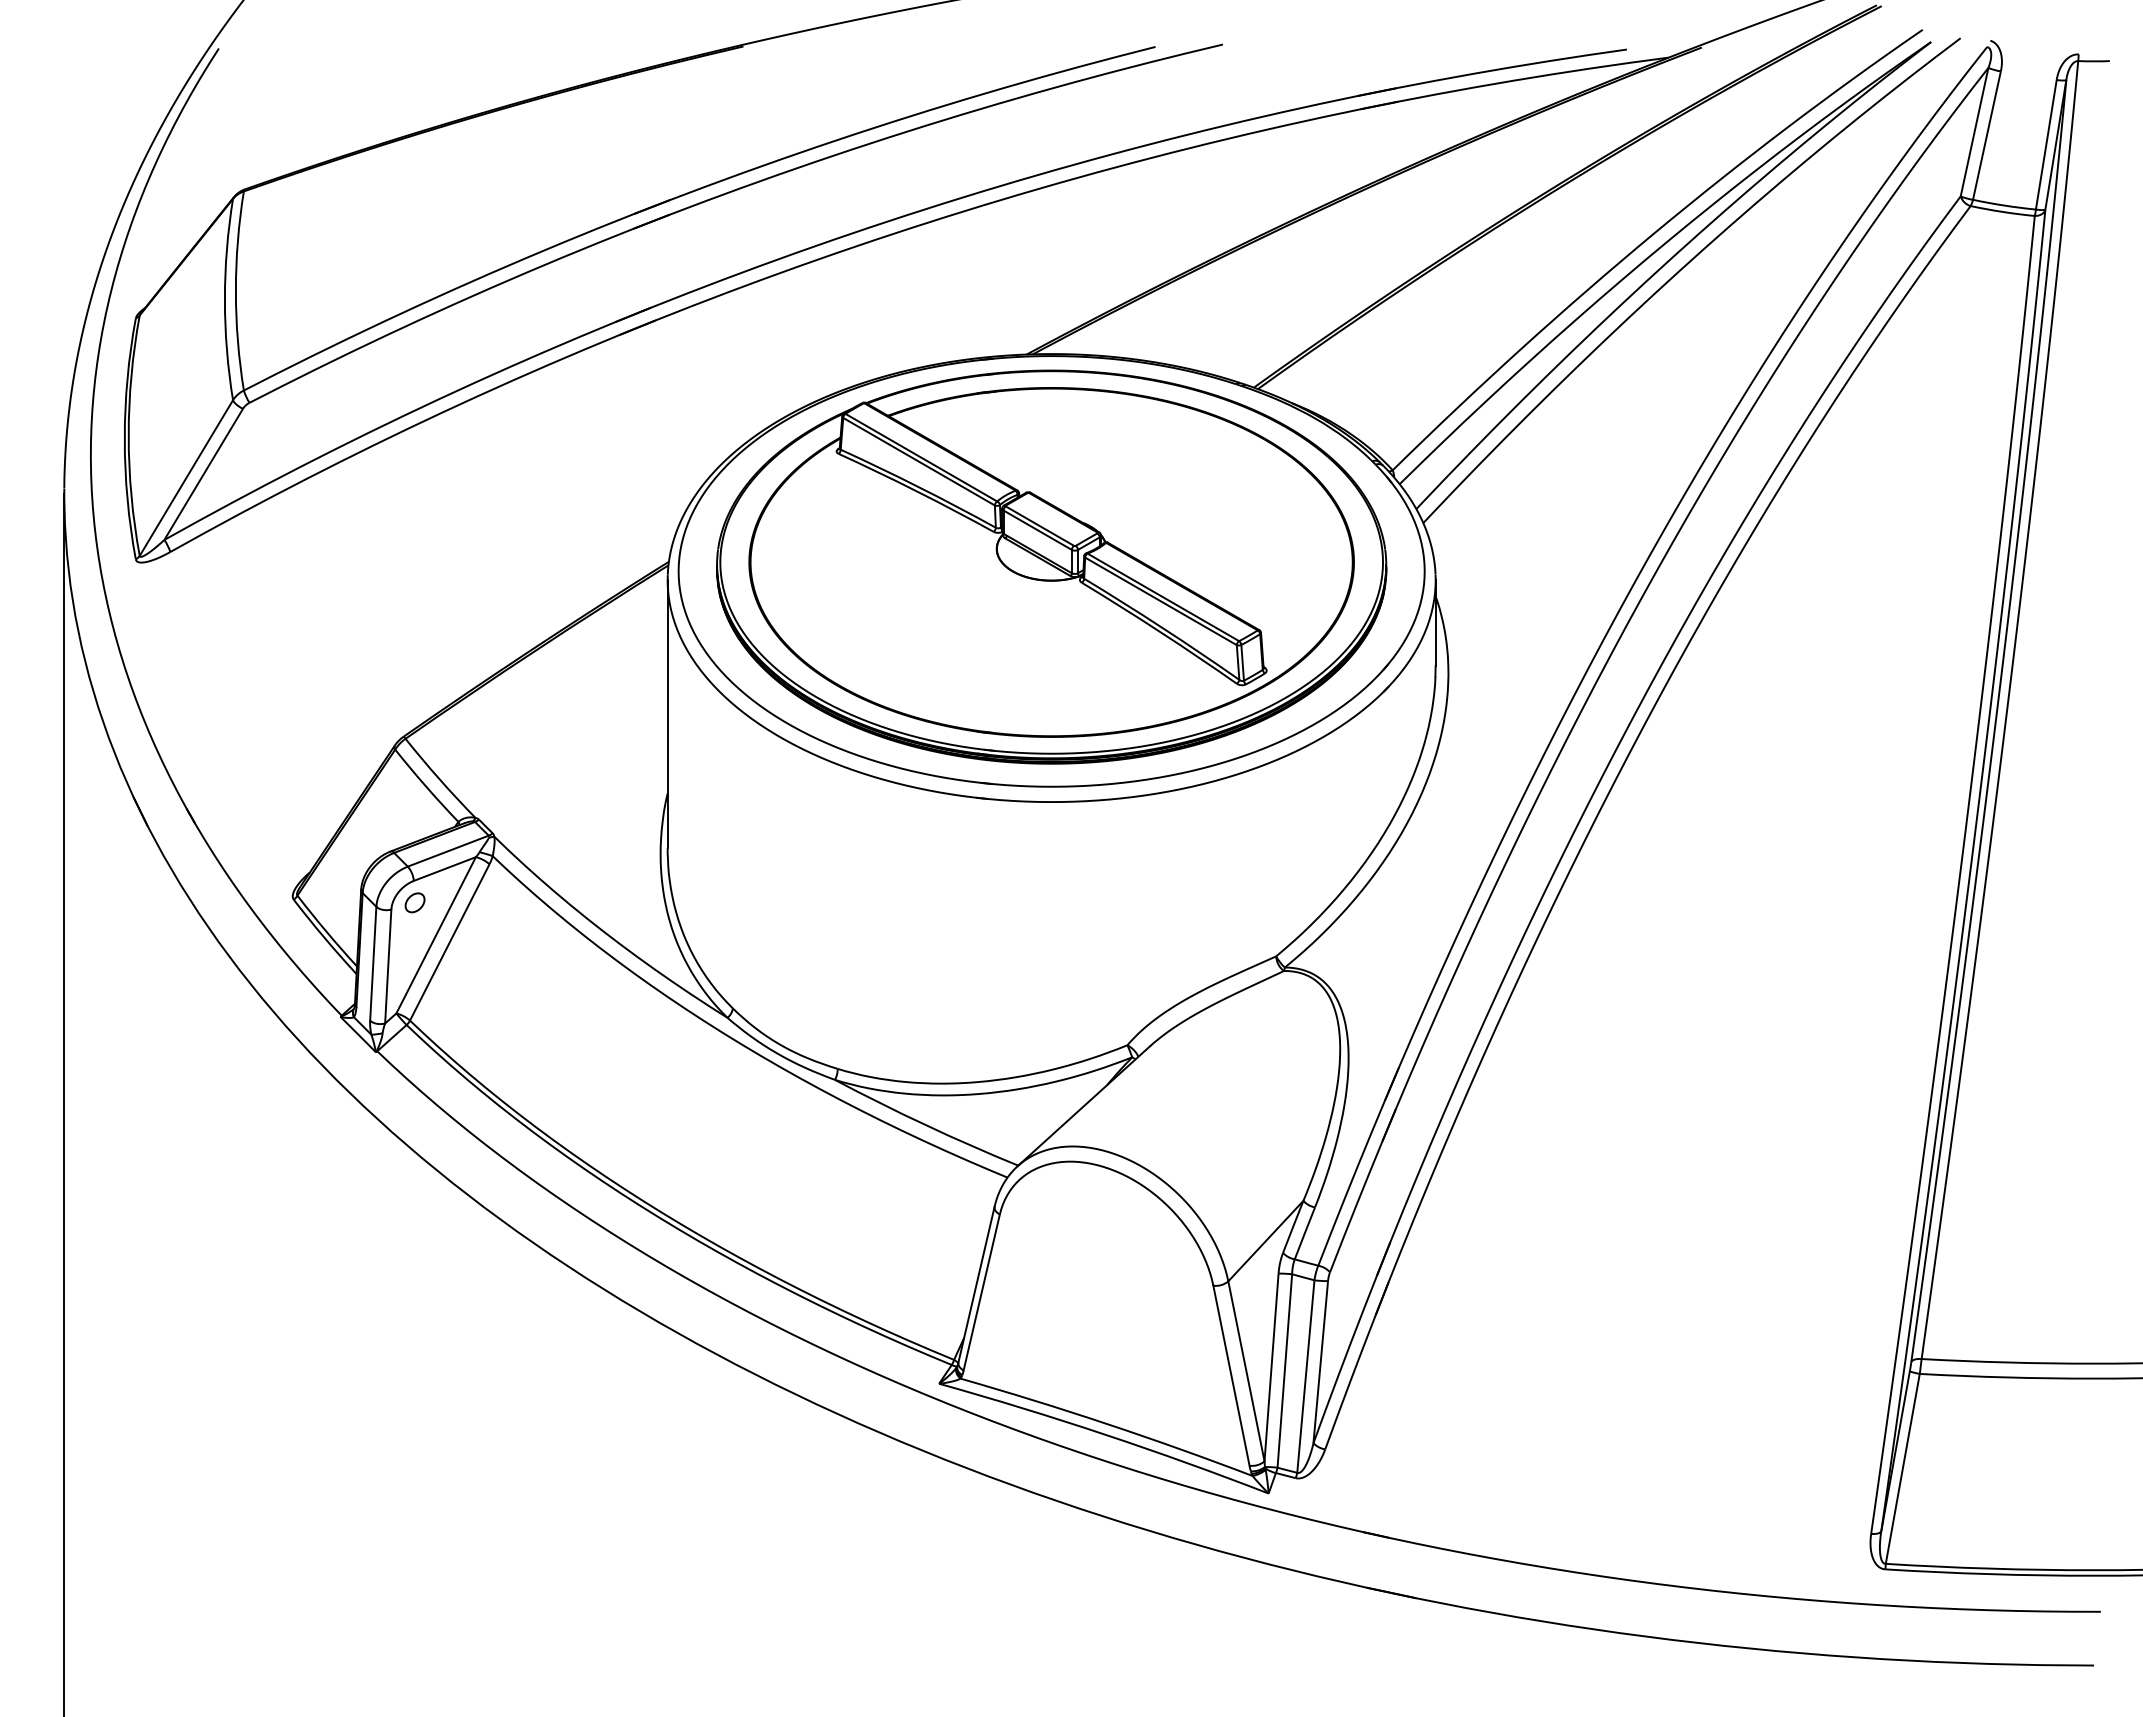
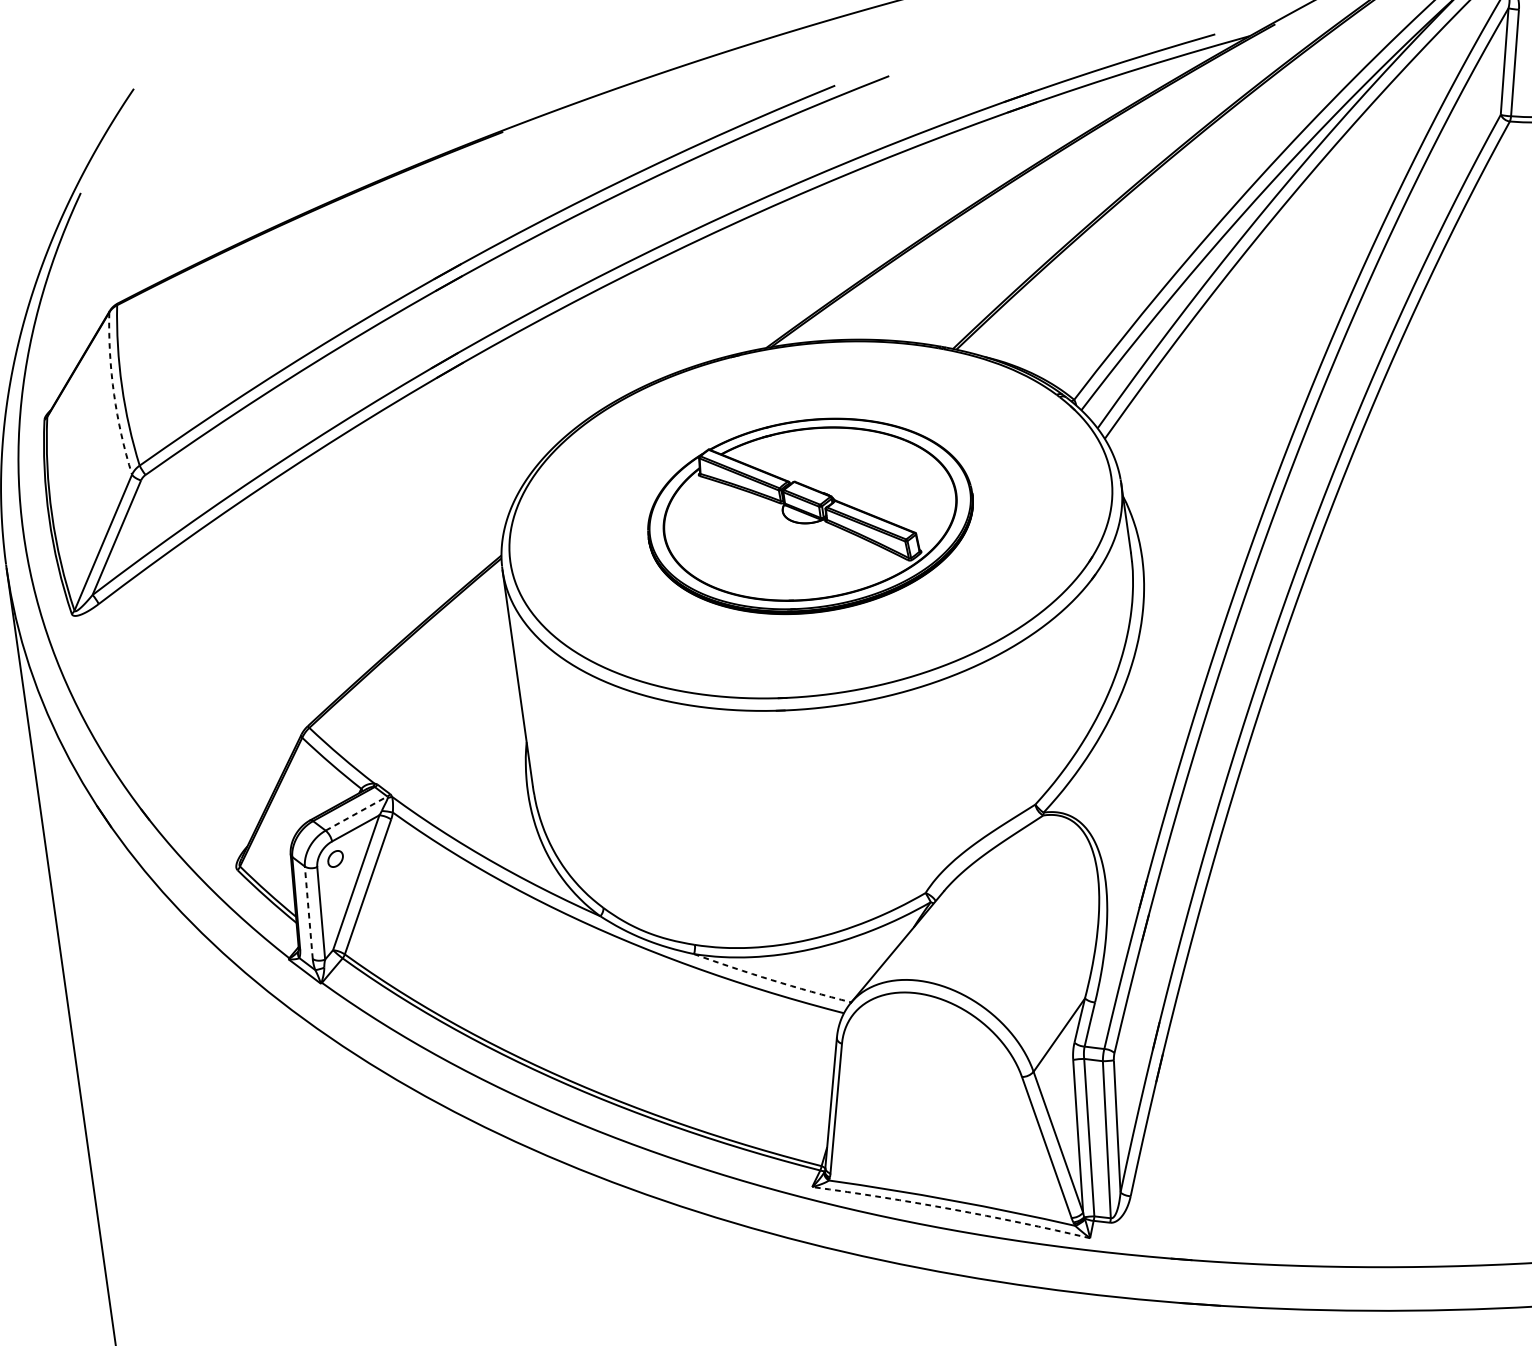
arc: (224, 299) -> (113, 394), solid -> dashed
part: (1051, 566) -> (810, 515), size x0.6
line: (448, 850) -> (356, 813), solid -> dashed
line: (373, 963) -> (308, 912), solid -> dashed
arc: (925, 1125) -> (772, 980), solid -> dashed
arc: (1105, 1434) -> (951, 1209), solid -> dashed

